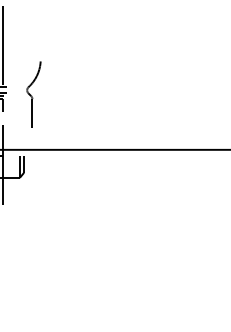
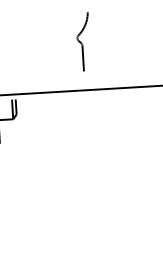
part: (33, 94) -> (83, 41), moved

